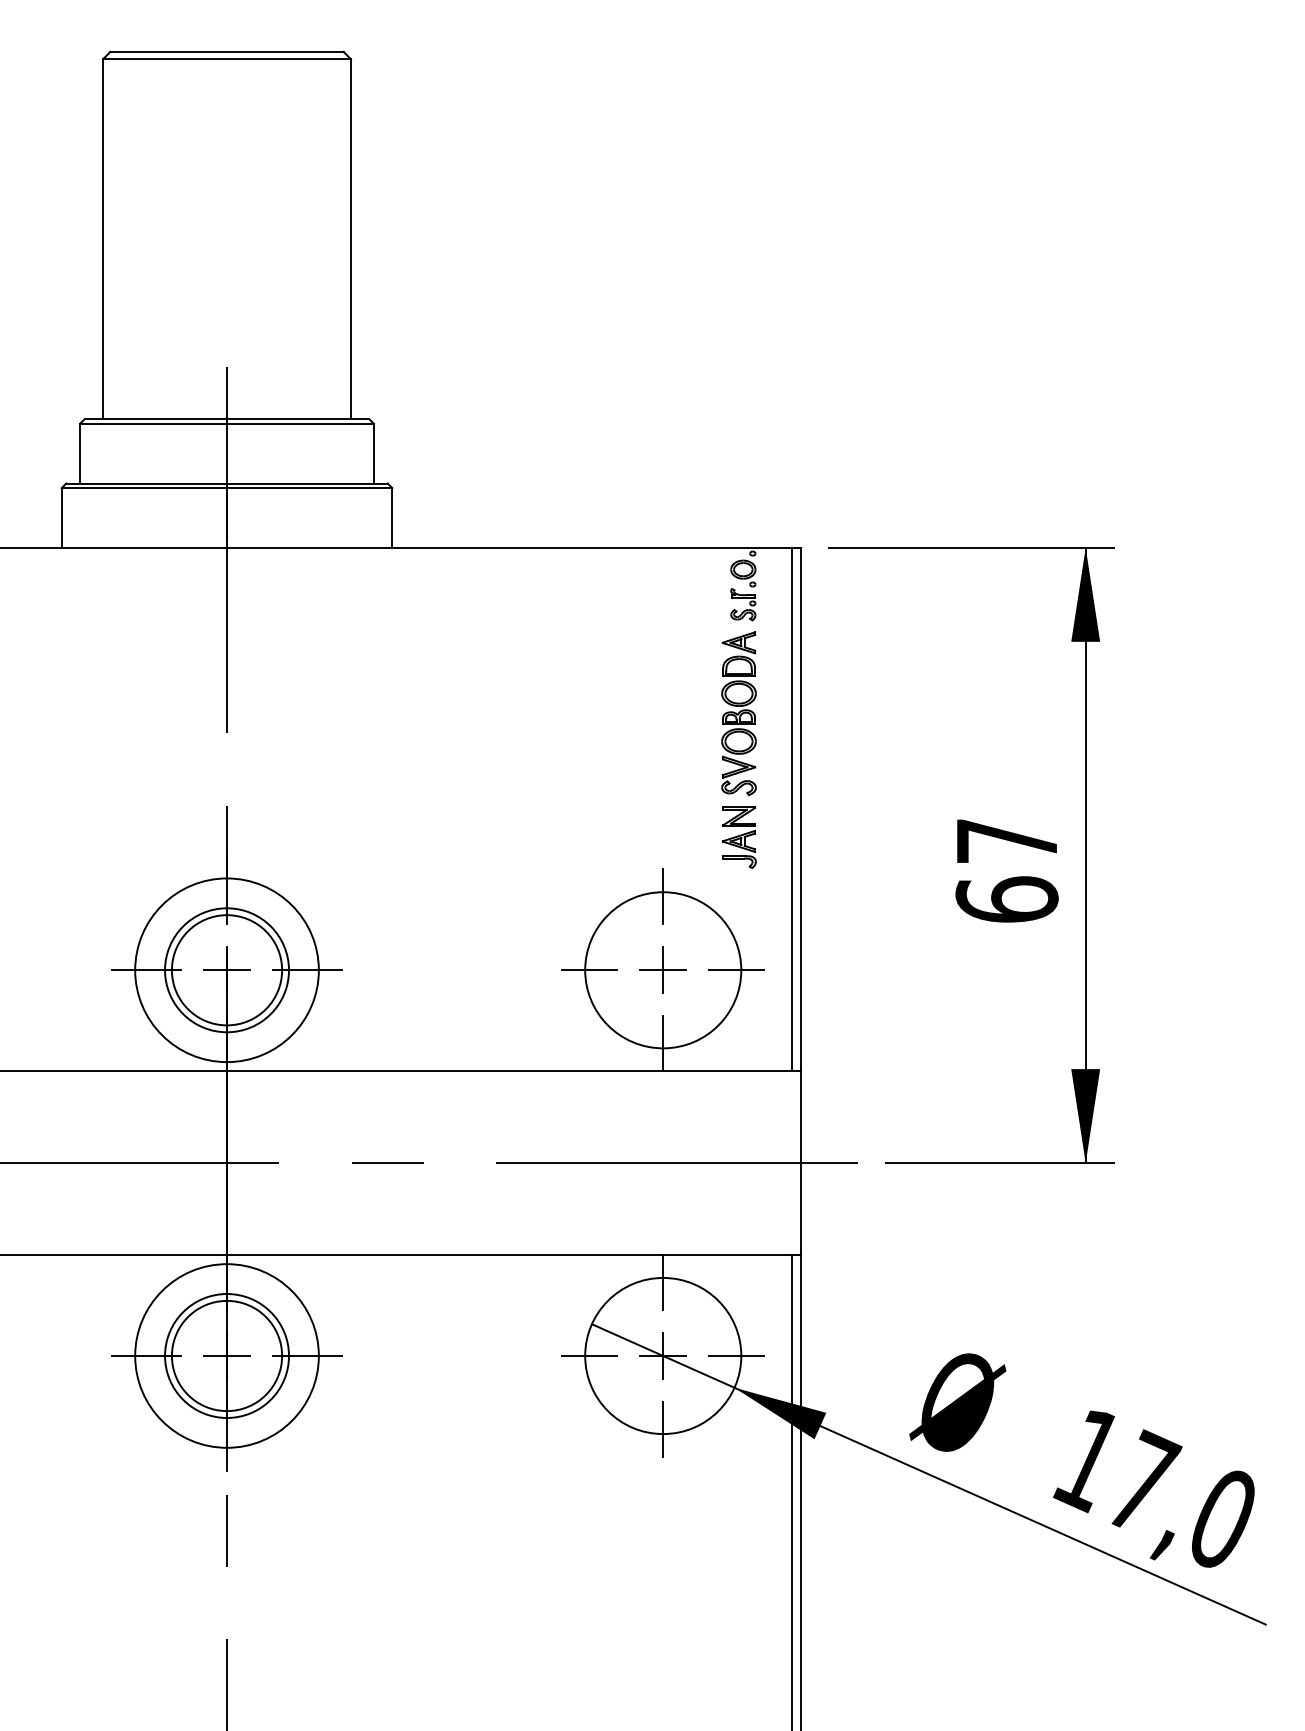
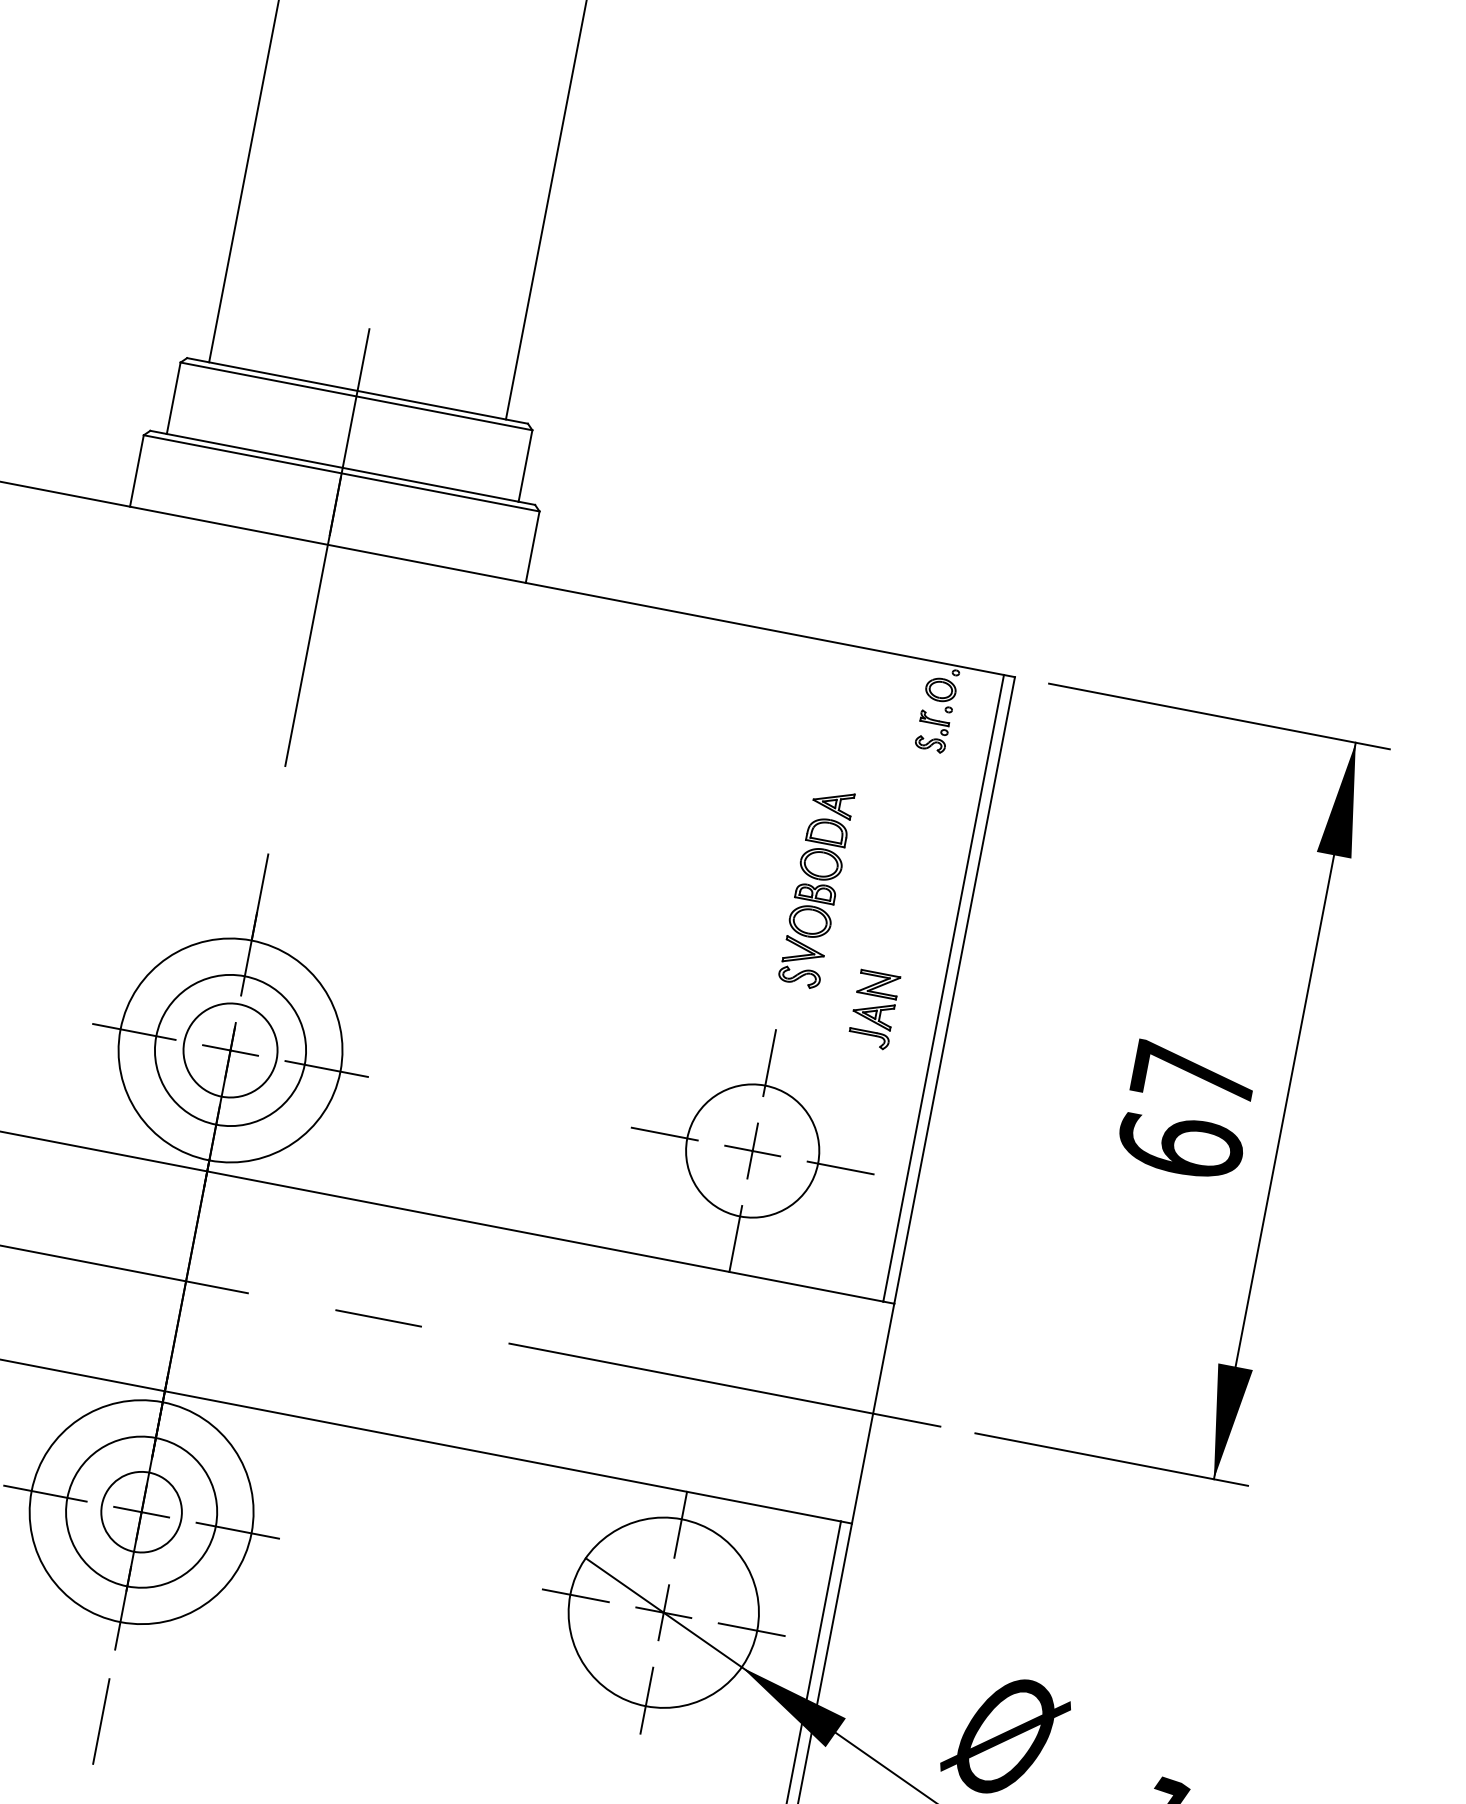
part: (738, 713) -> (816, 887), moved
circle: (226, 970) -> (229, 1050), size x0.7
circle: (663, 970) -> (752, 1151), size x0.7
circle: (226, 1355) -> (141, 1511), size x0.6

